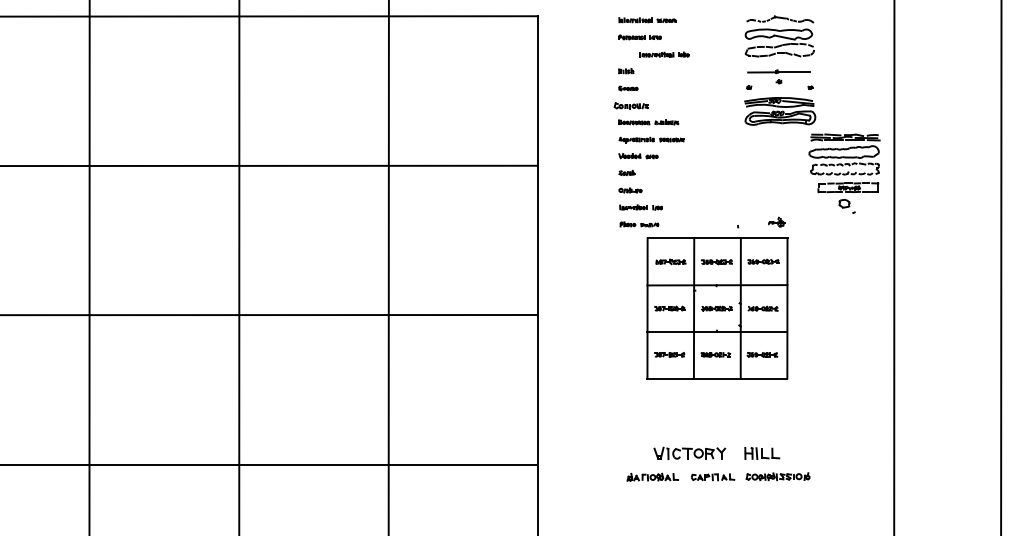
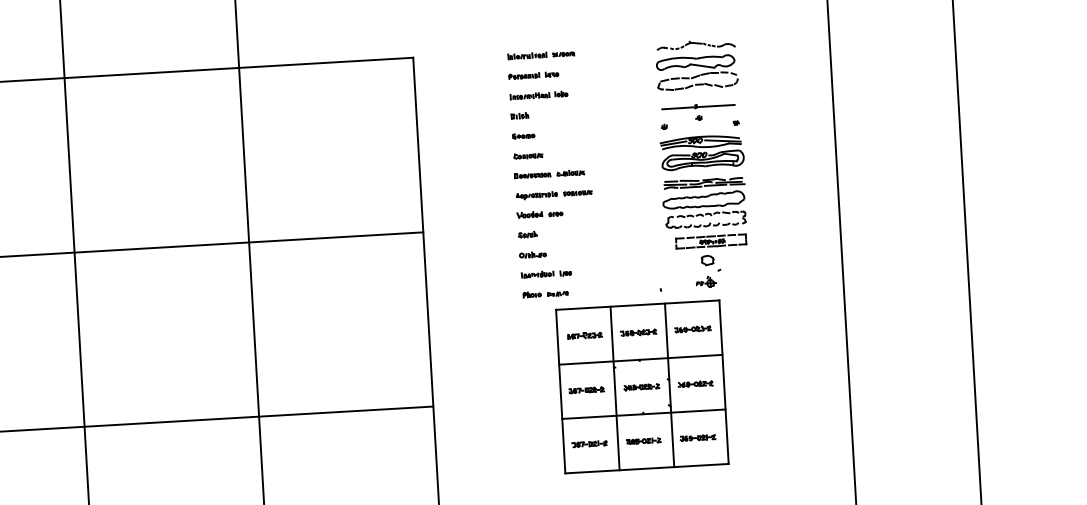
part: (664, 54) -> (538, 95), moved
part: (631, 105) -> (528, 155), size x0.71
part: (844, 173) -> (705, 225), moved

